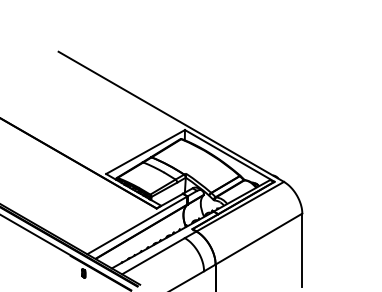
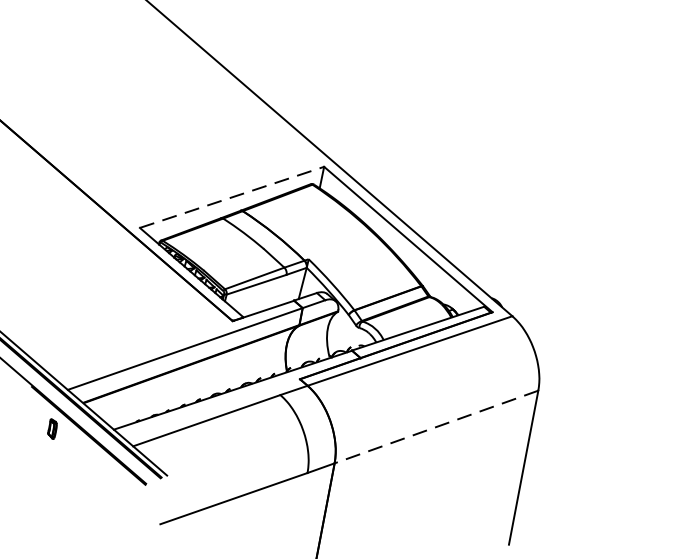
line: (146, 151) -> (234, 196), solid -> dashed
line: (258, 239) -> (435, 427), solid -> dashed

